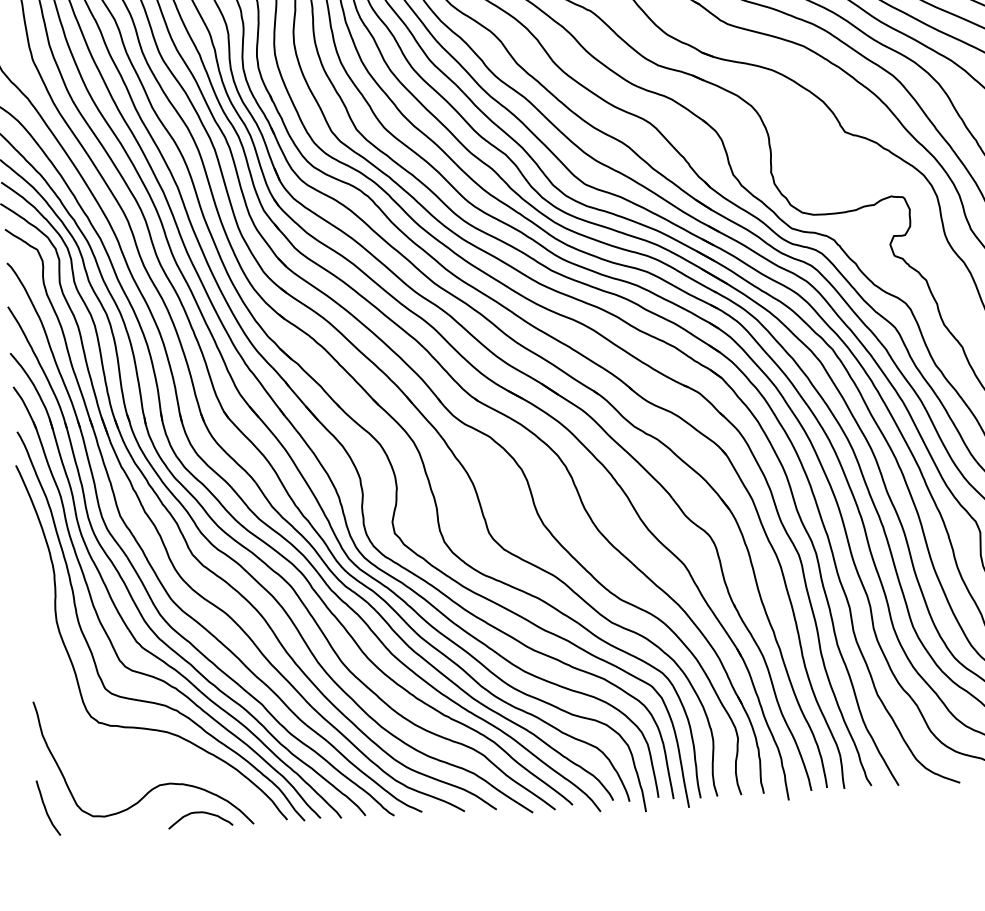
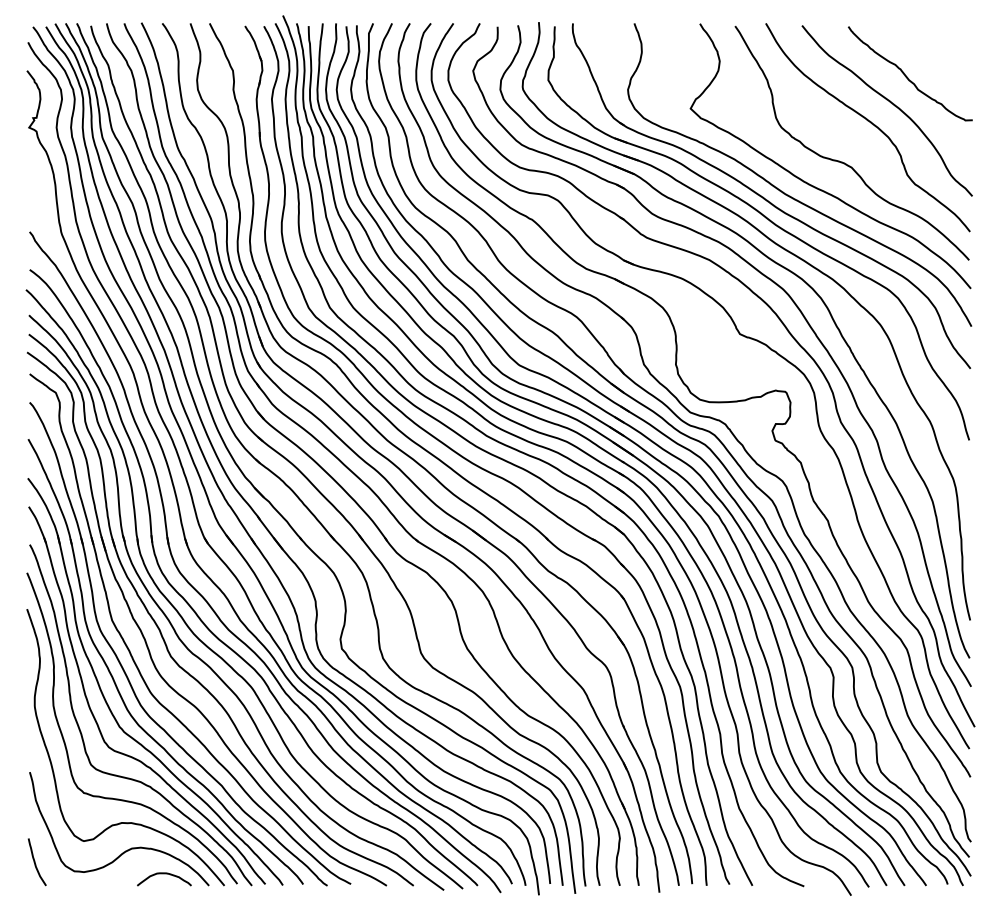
curve: (59, 691) -> (52, 764), added

